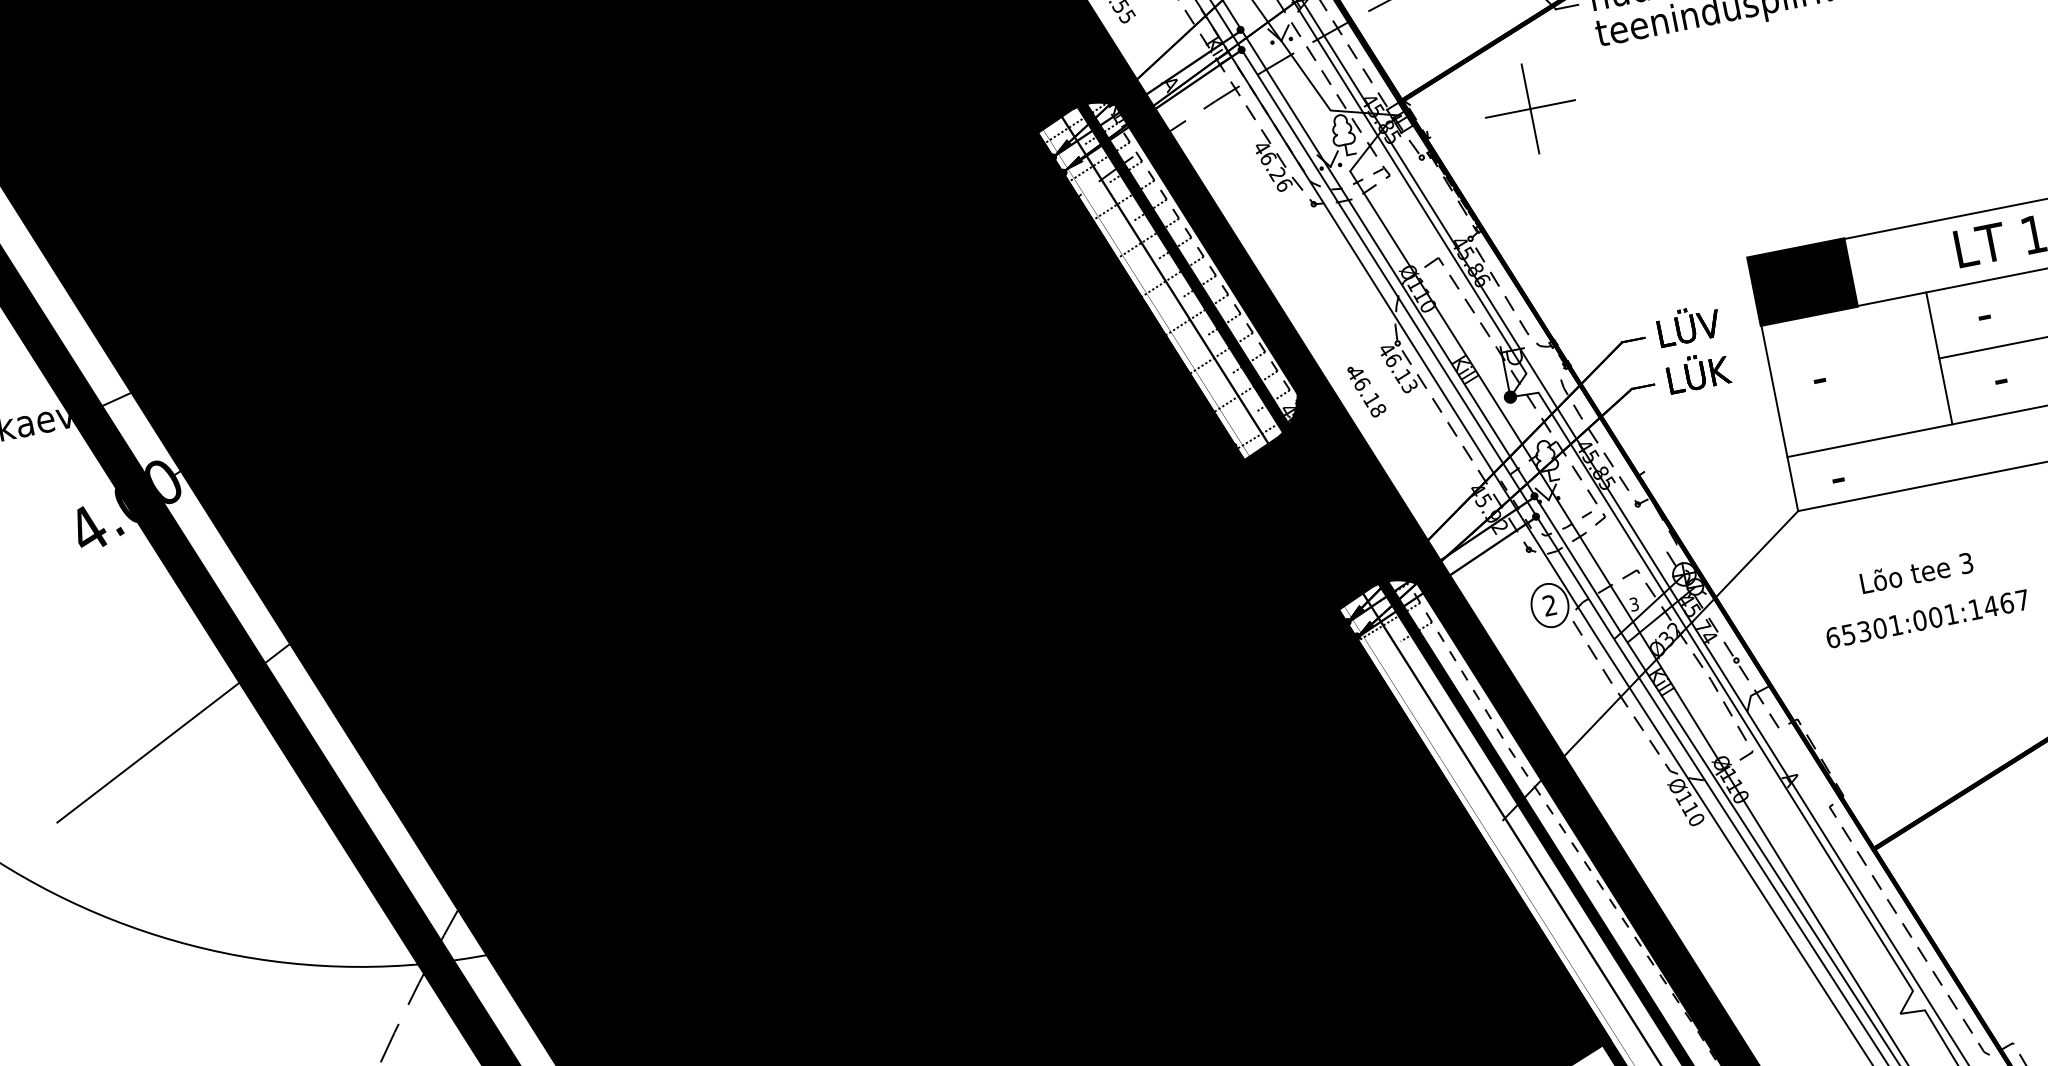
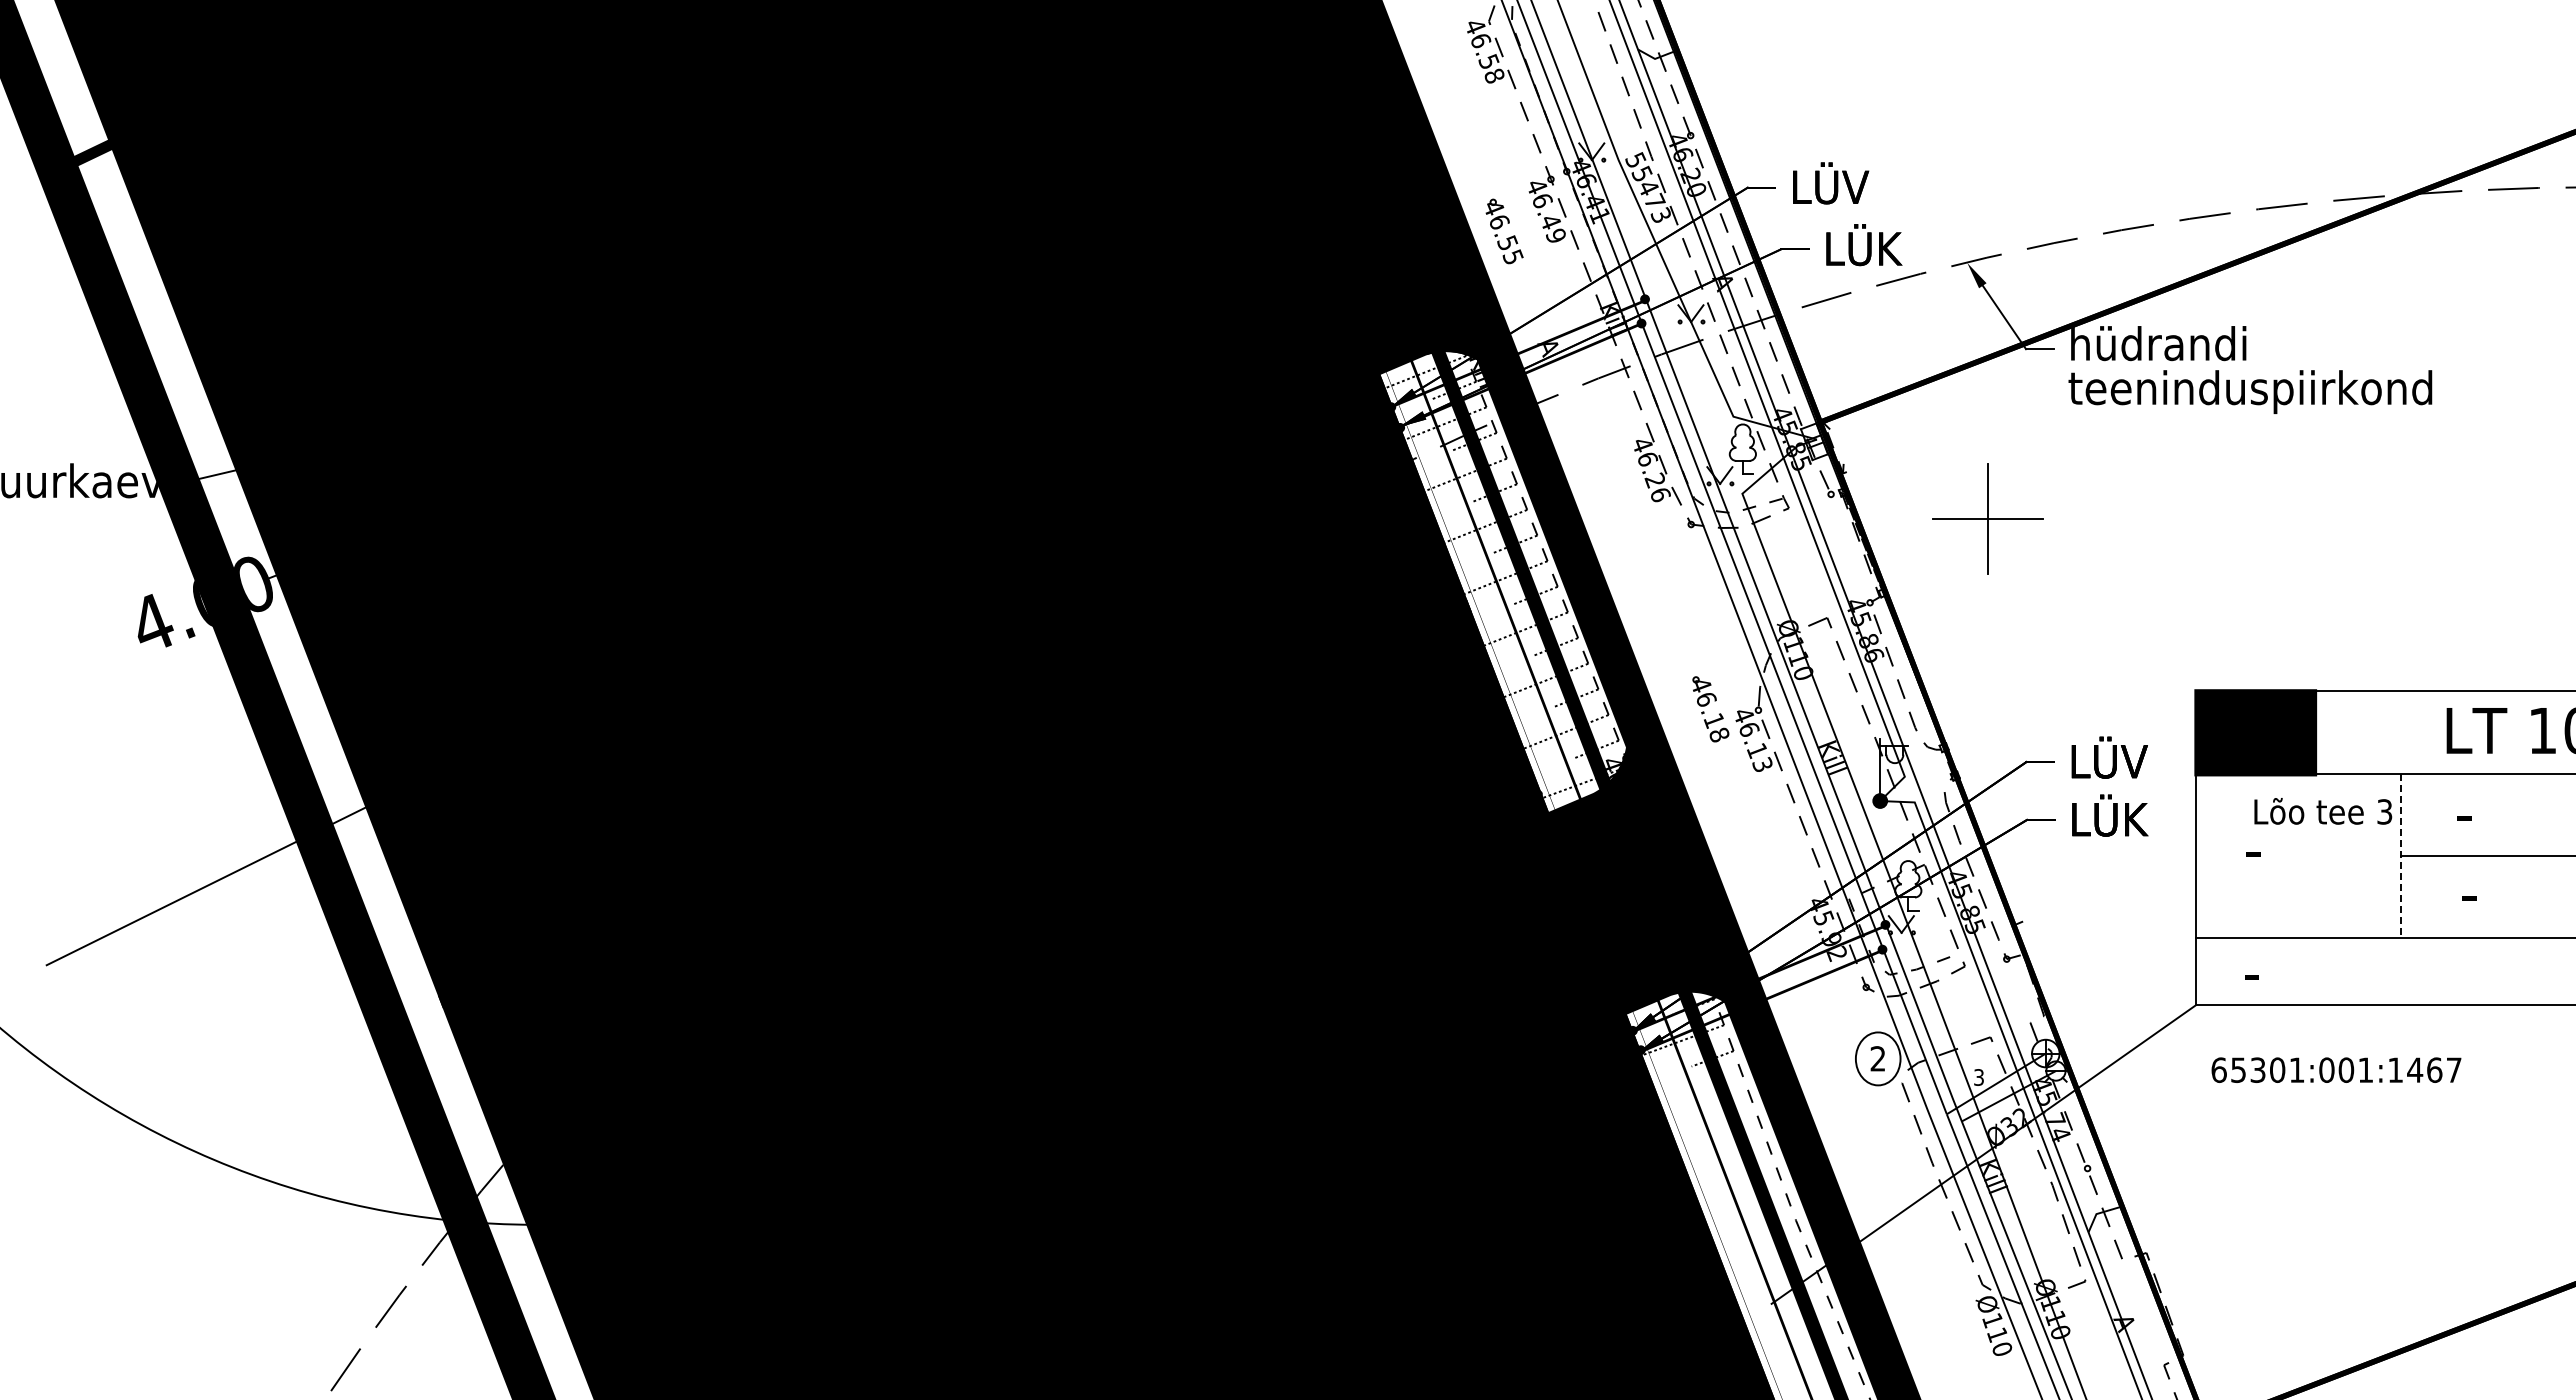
part: (1529, 108) -> (1987, 518), moved
line: (1939, 358) -> (2400, 856), solid -> dashed
part: (1367, 391) -> (1710, 709), moved
text: (1916, 572) -> (2323, 811), moved
text: (1927, 618) -> (2336, 1069), moved

